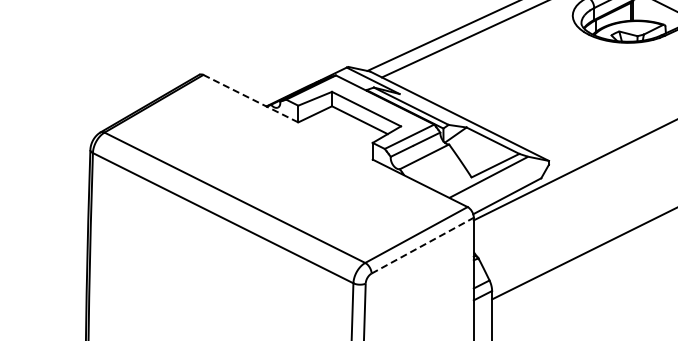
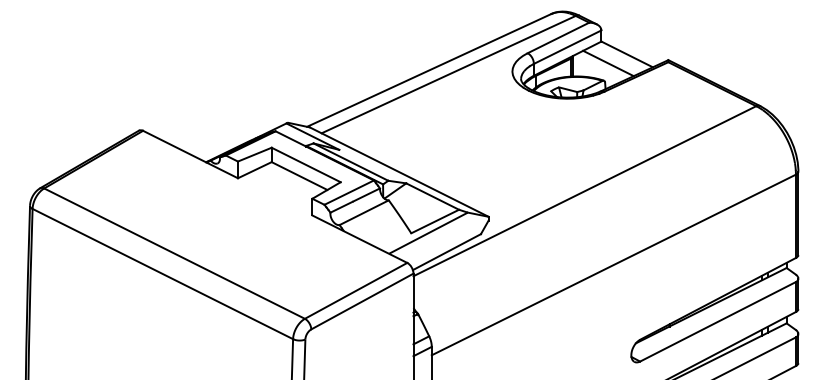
line: (250, 98) -> (190, 154), dashed -> solid
line: (422, 245) -> (362, 301), dashed -> solid

